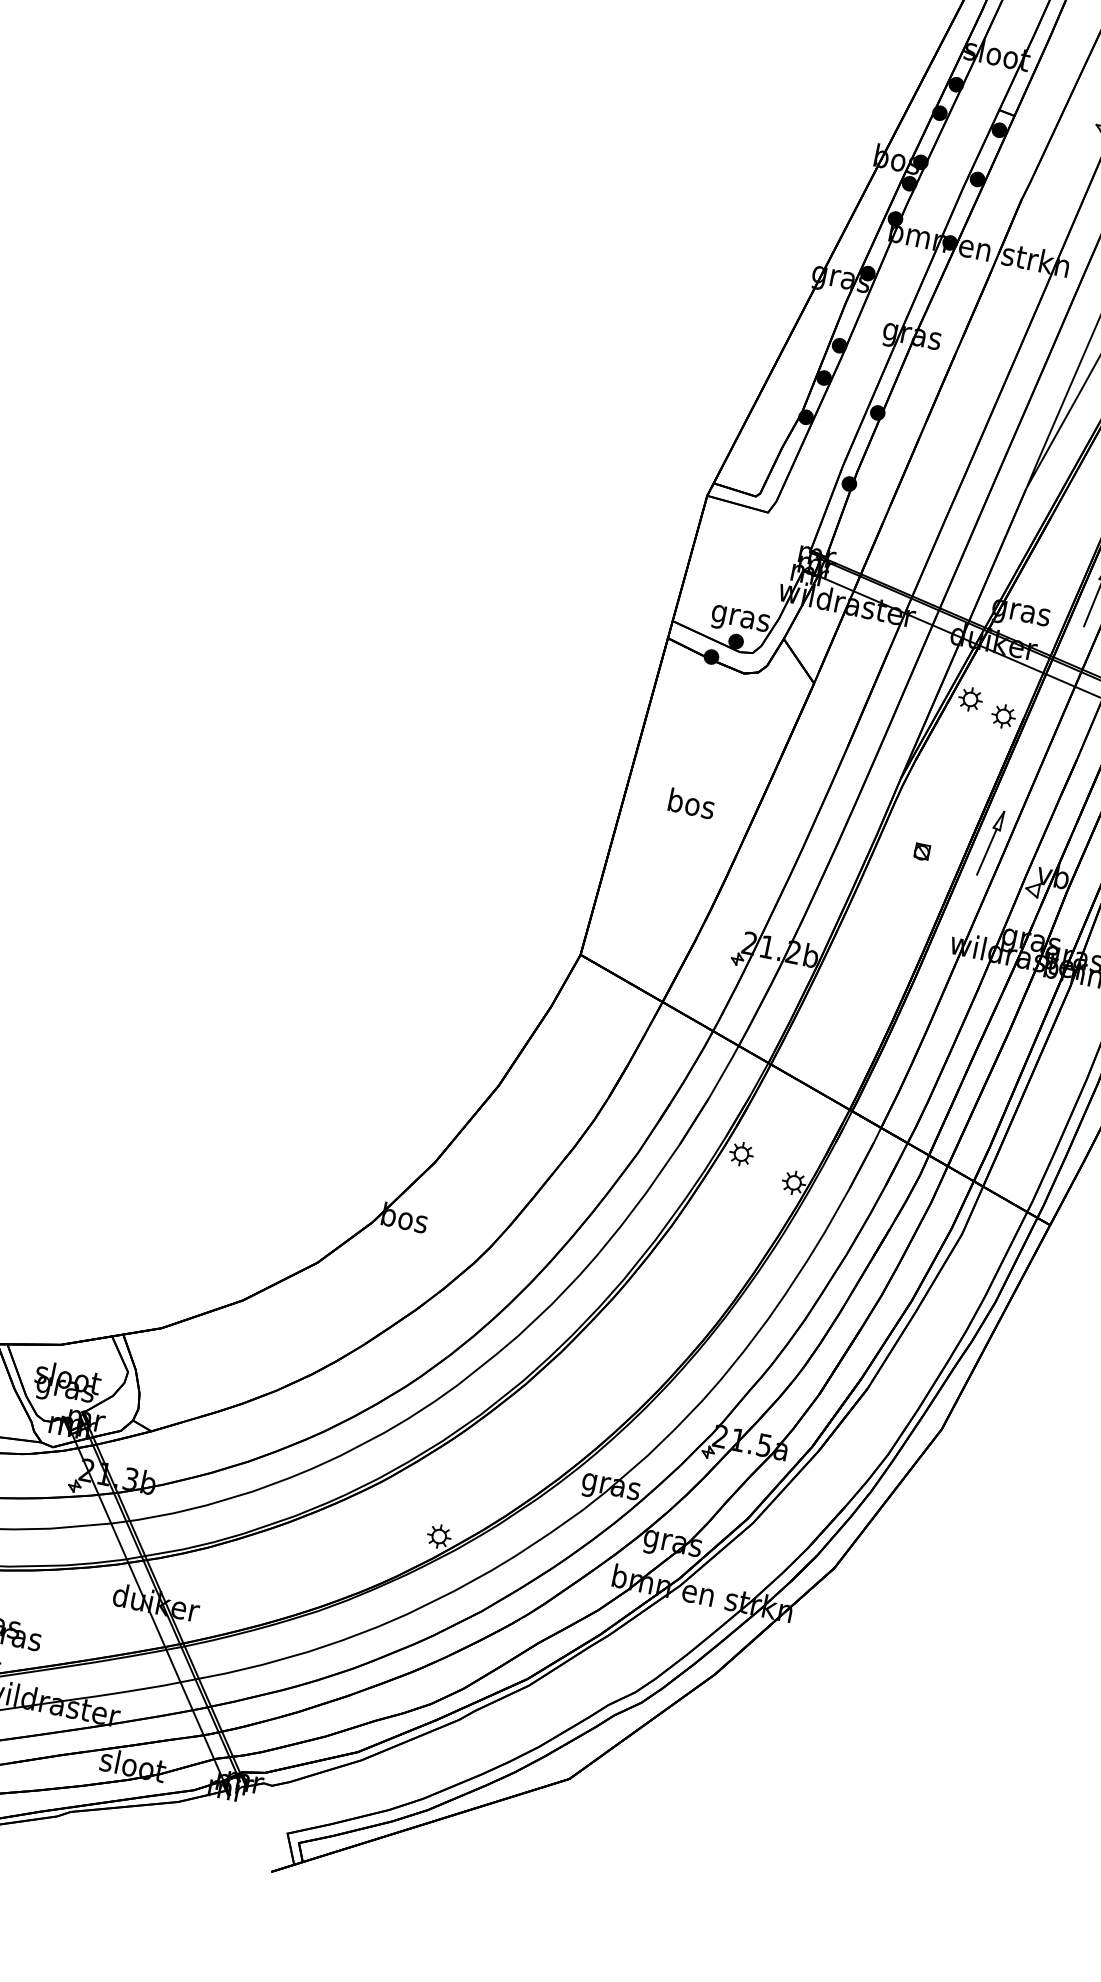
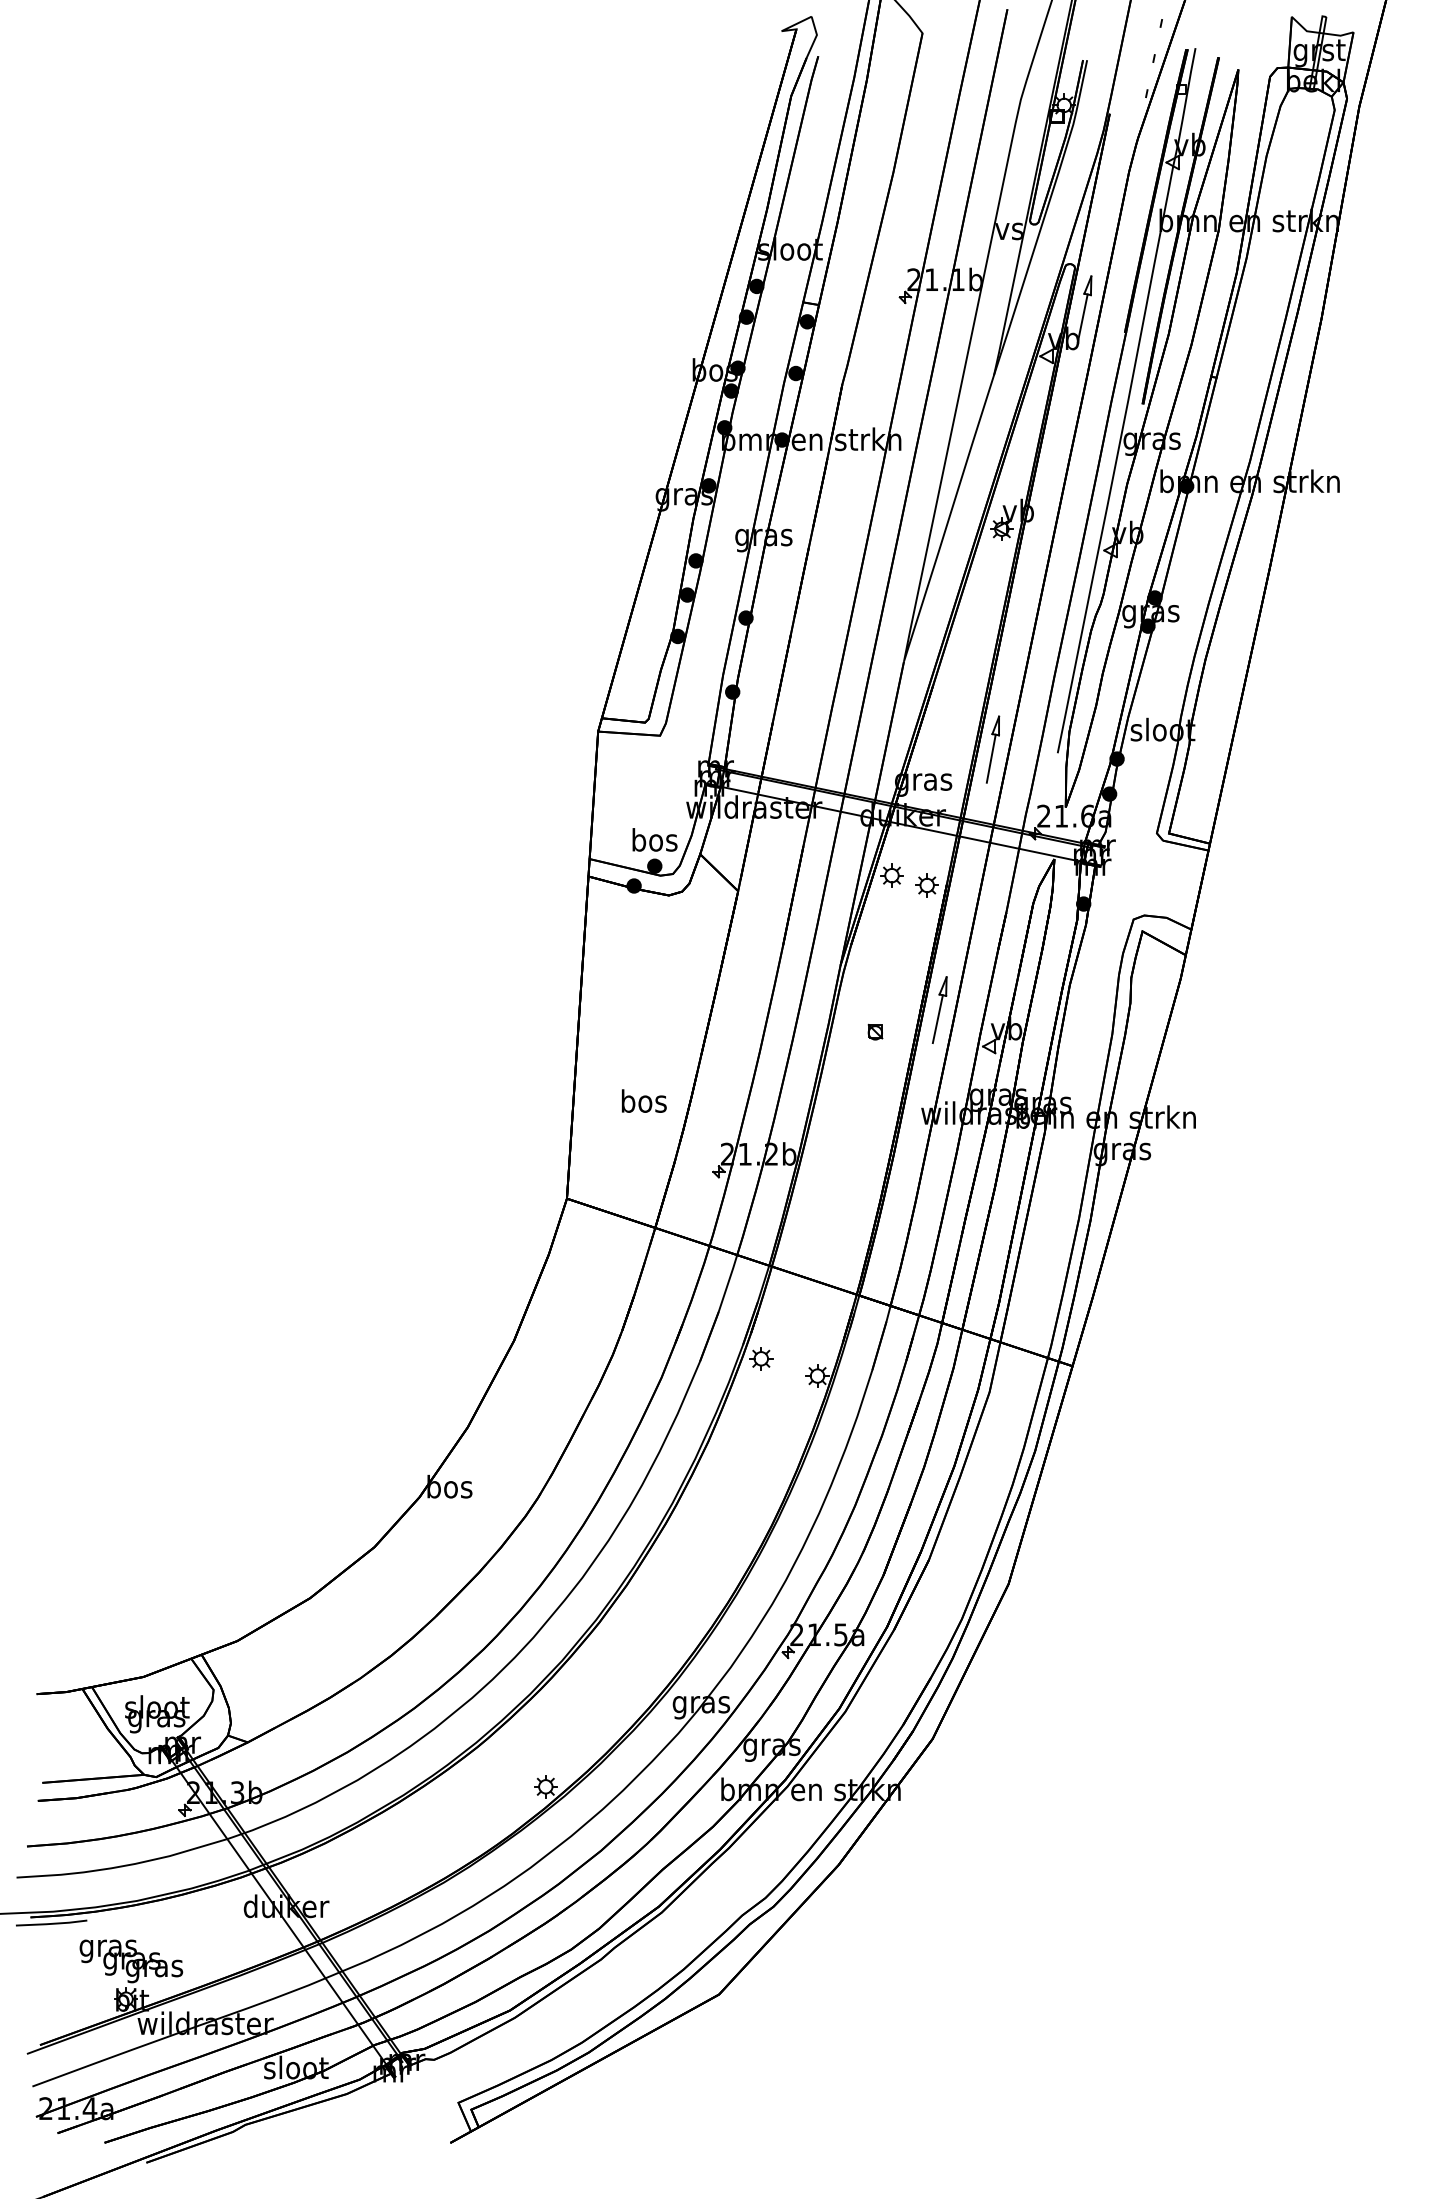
text: (740, 617) -> (654, 842), gras -> bos
text: (692, 803) -> (644, 1100), moved

